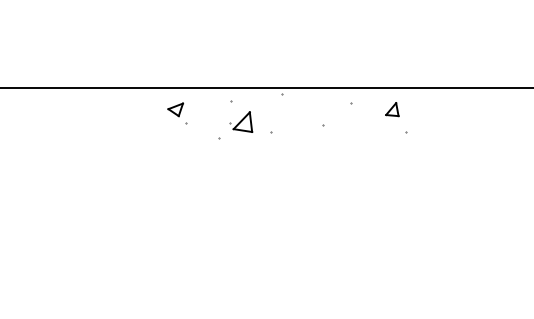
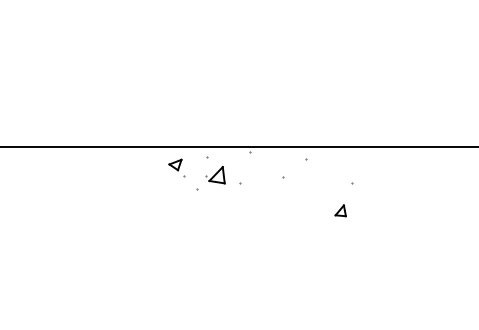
part: (392, 109) -> (340, 210), moved
part: (176, 112) -> (176, 167), moved

